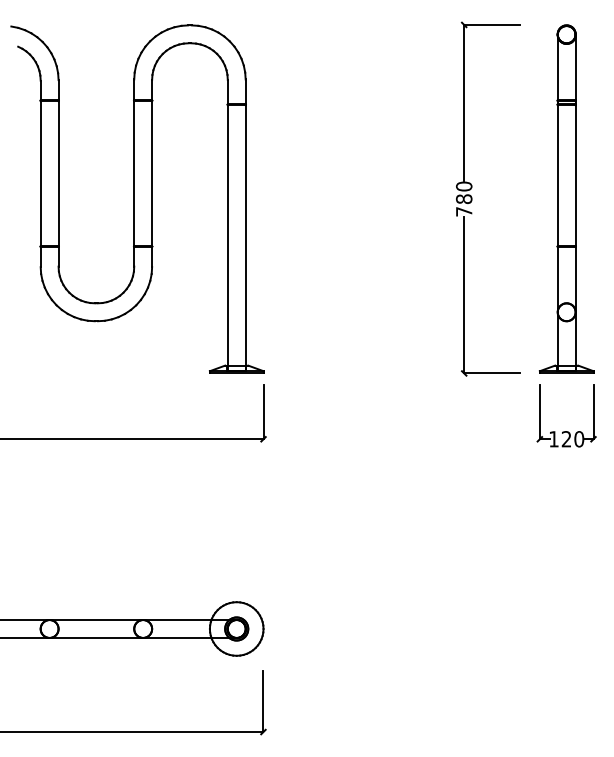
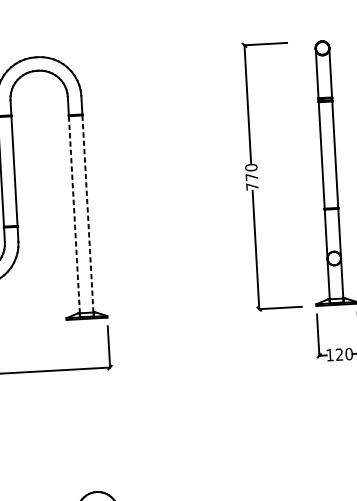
text: (463, 199) -> (251, 177), 780 -> 770
line: (227, 235) -> (74, 214), solid -> dashed
line: (245, 235) -> (87, 213), solid -> dashed

